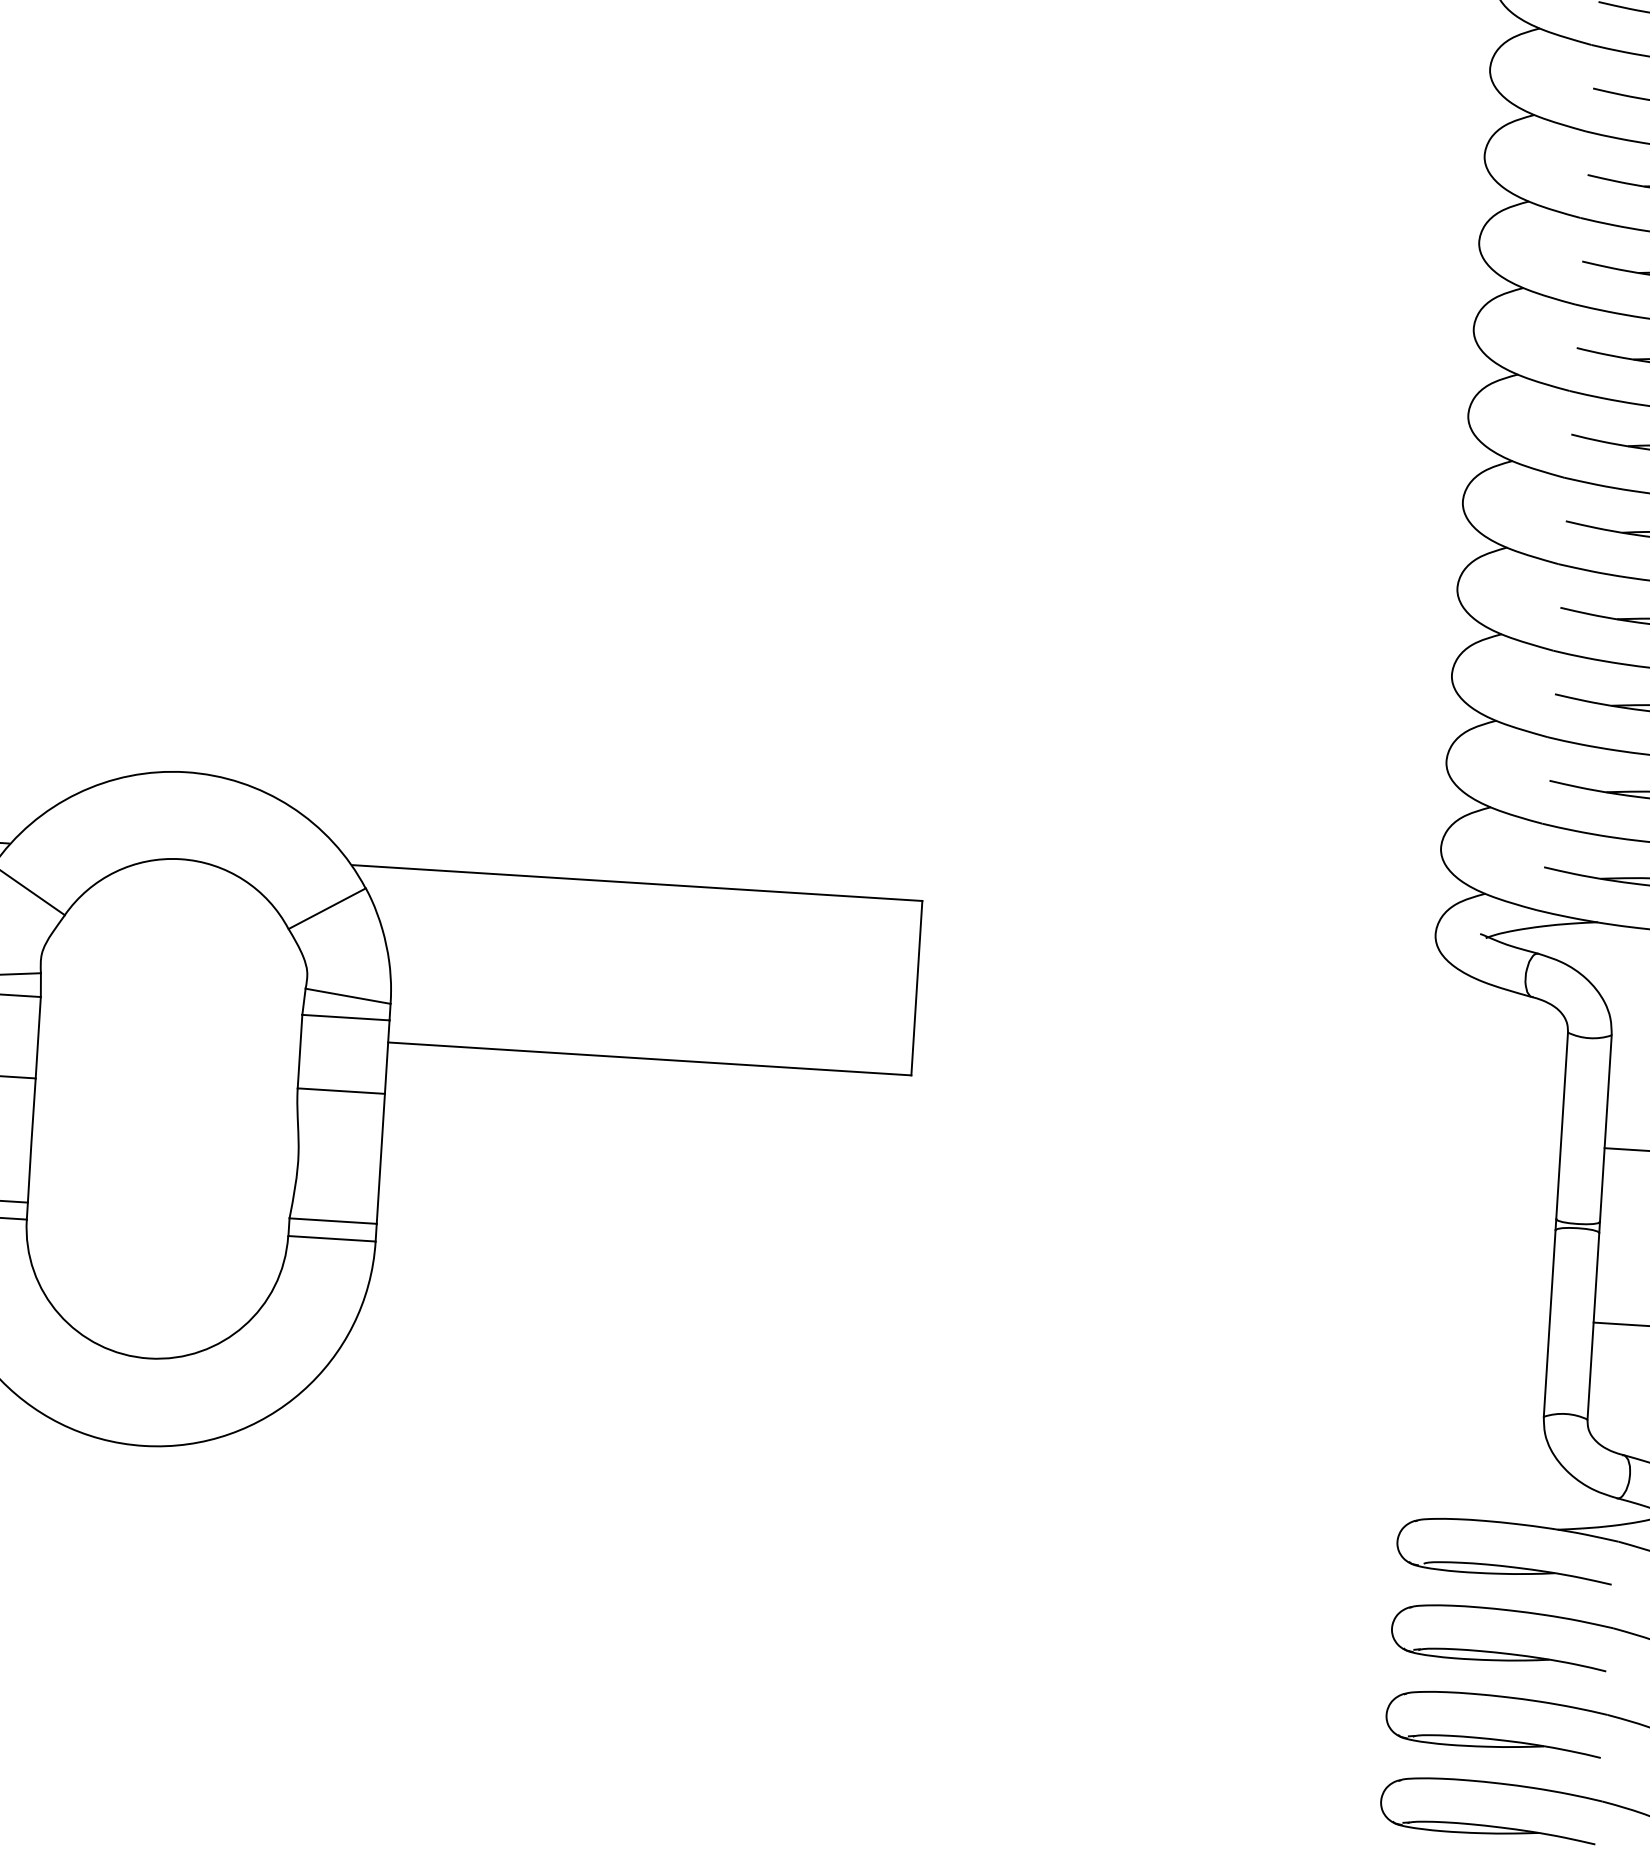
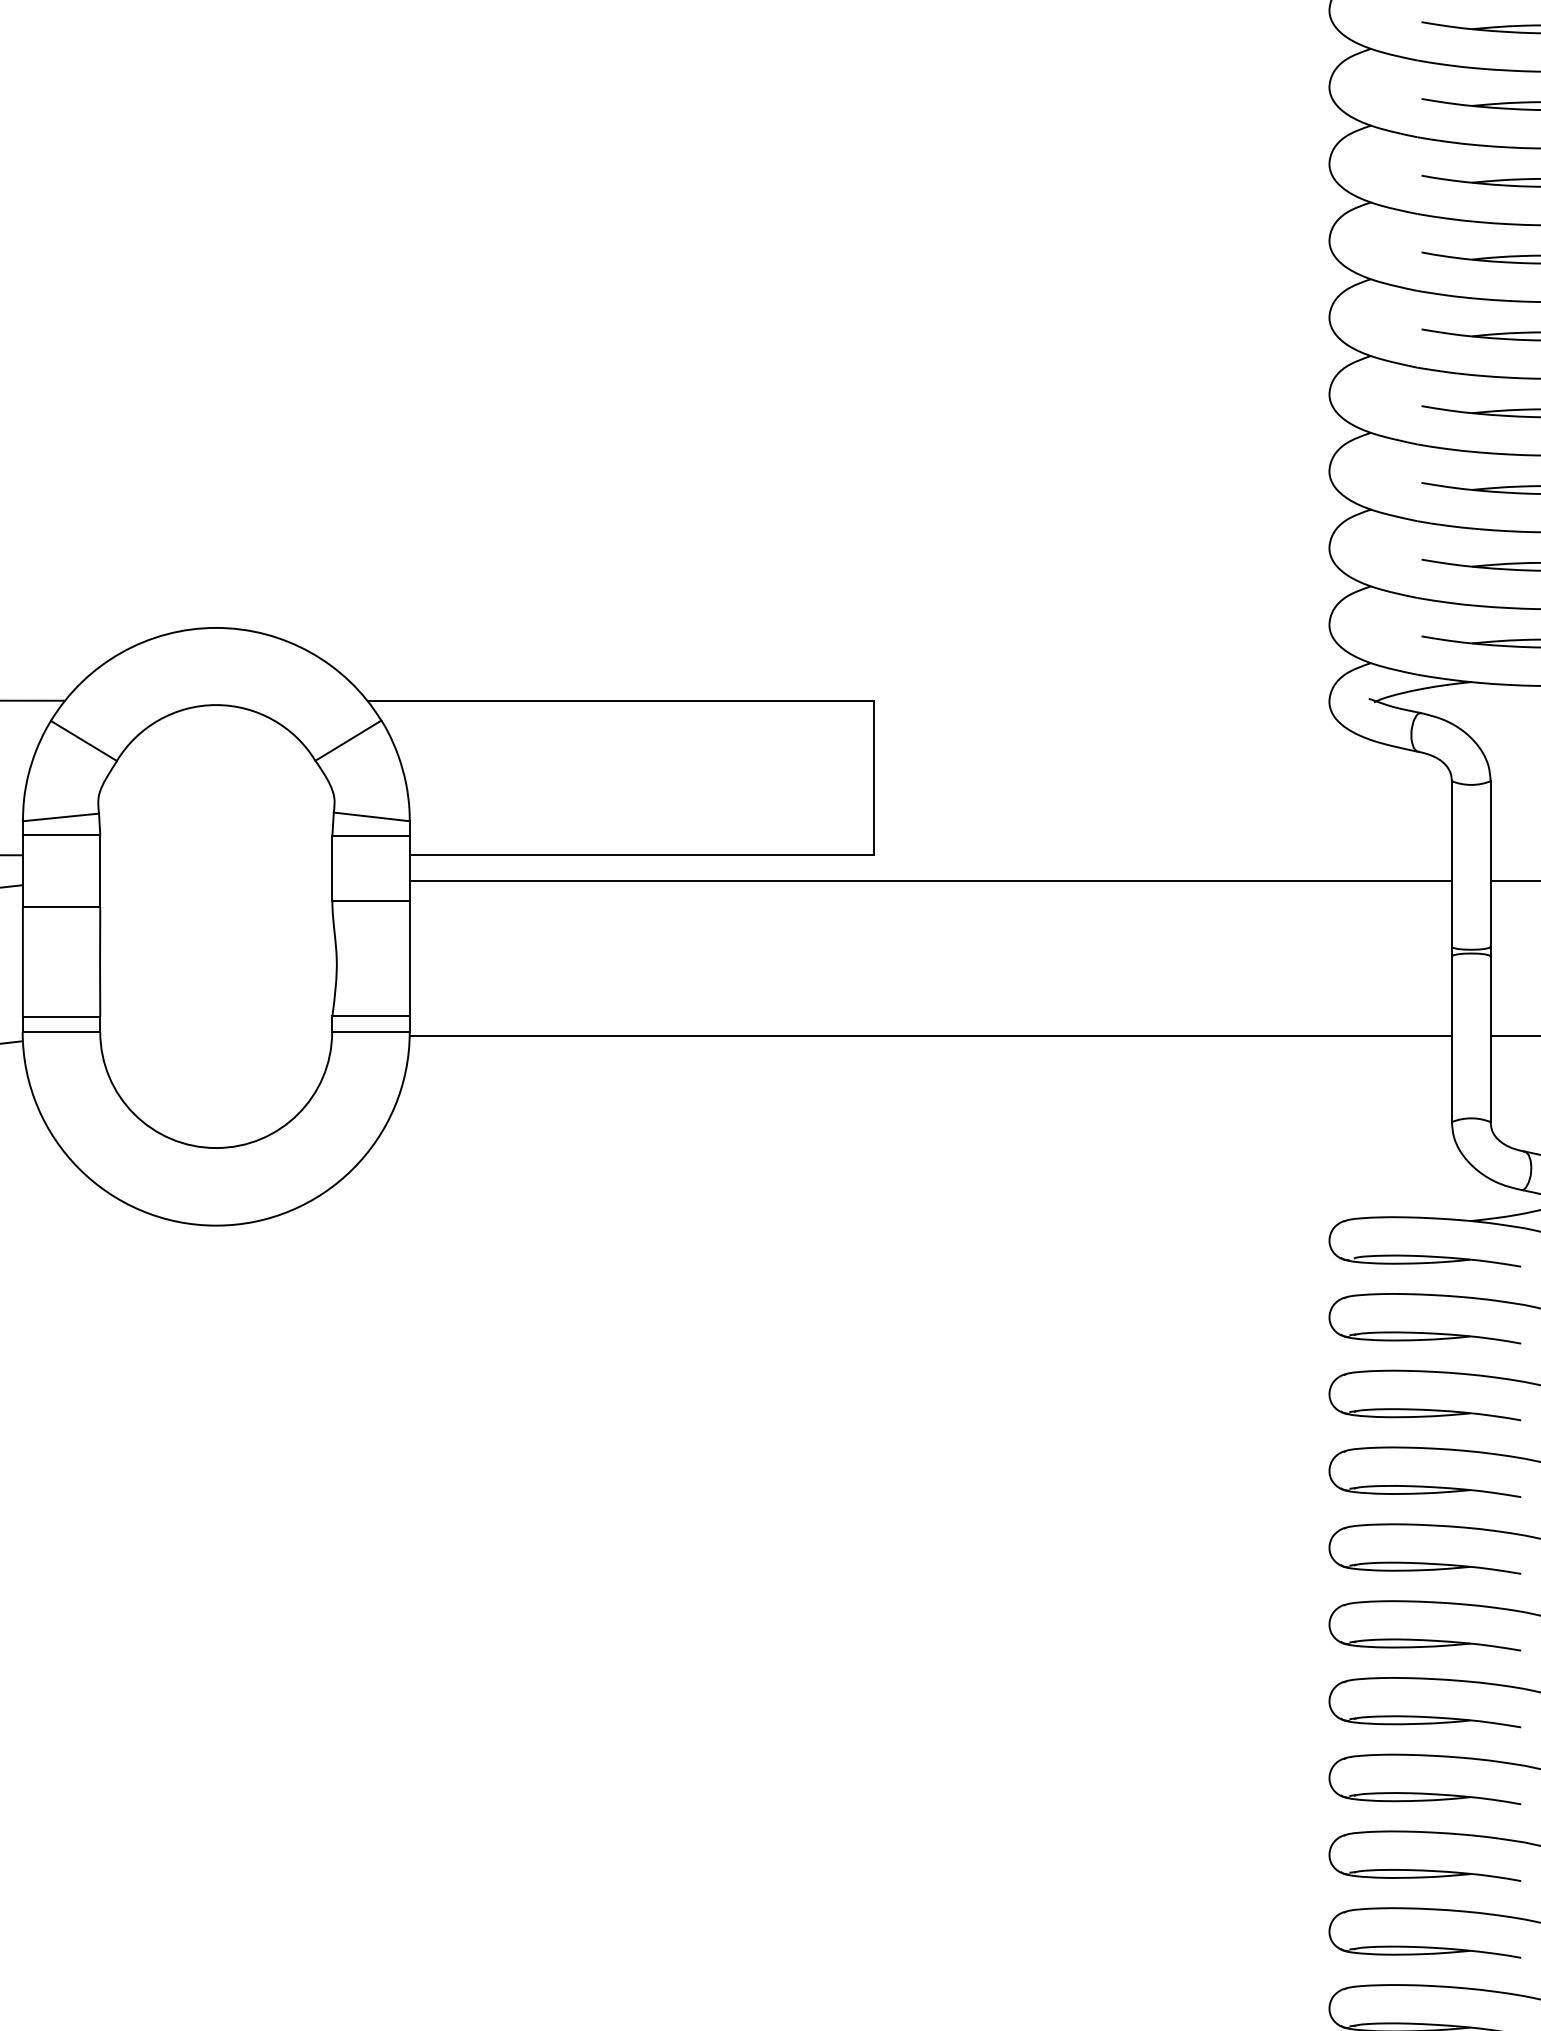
line: (973, 1108) -> (930, 881), added
line: (962, 1283) -> (930, 1036), added

